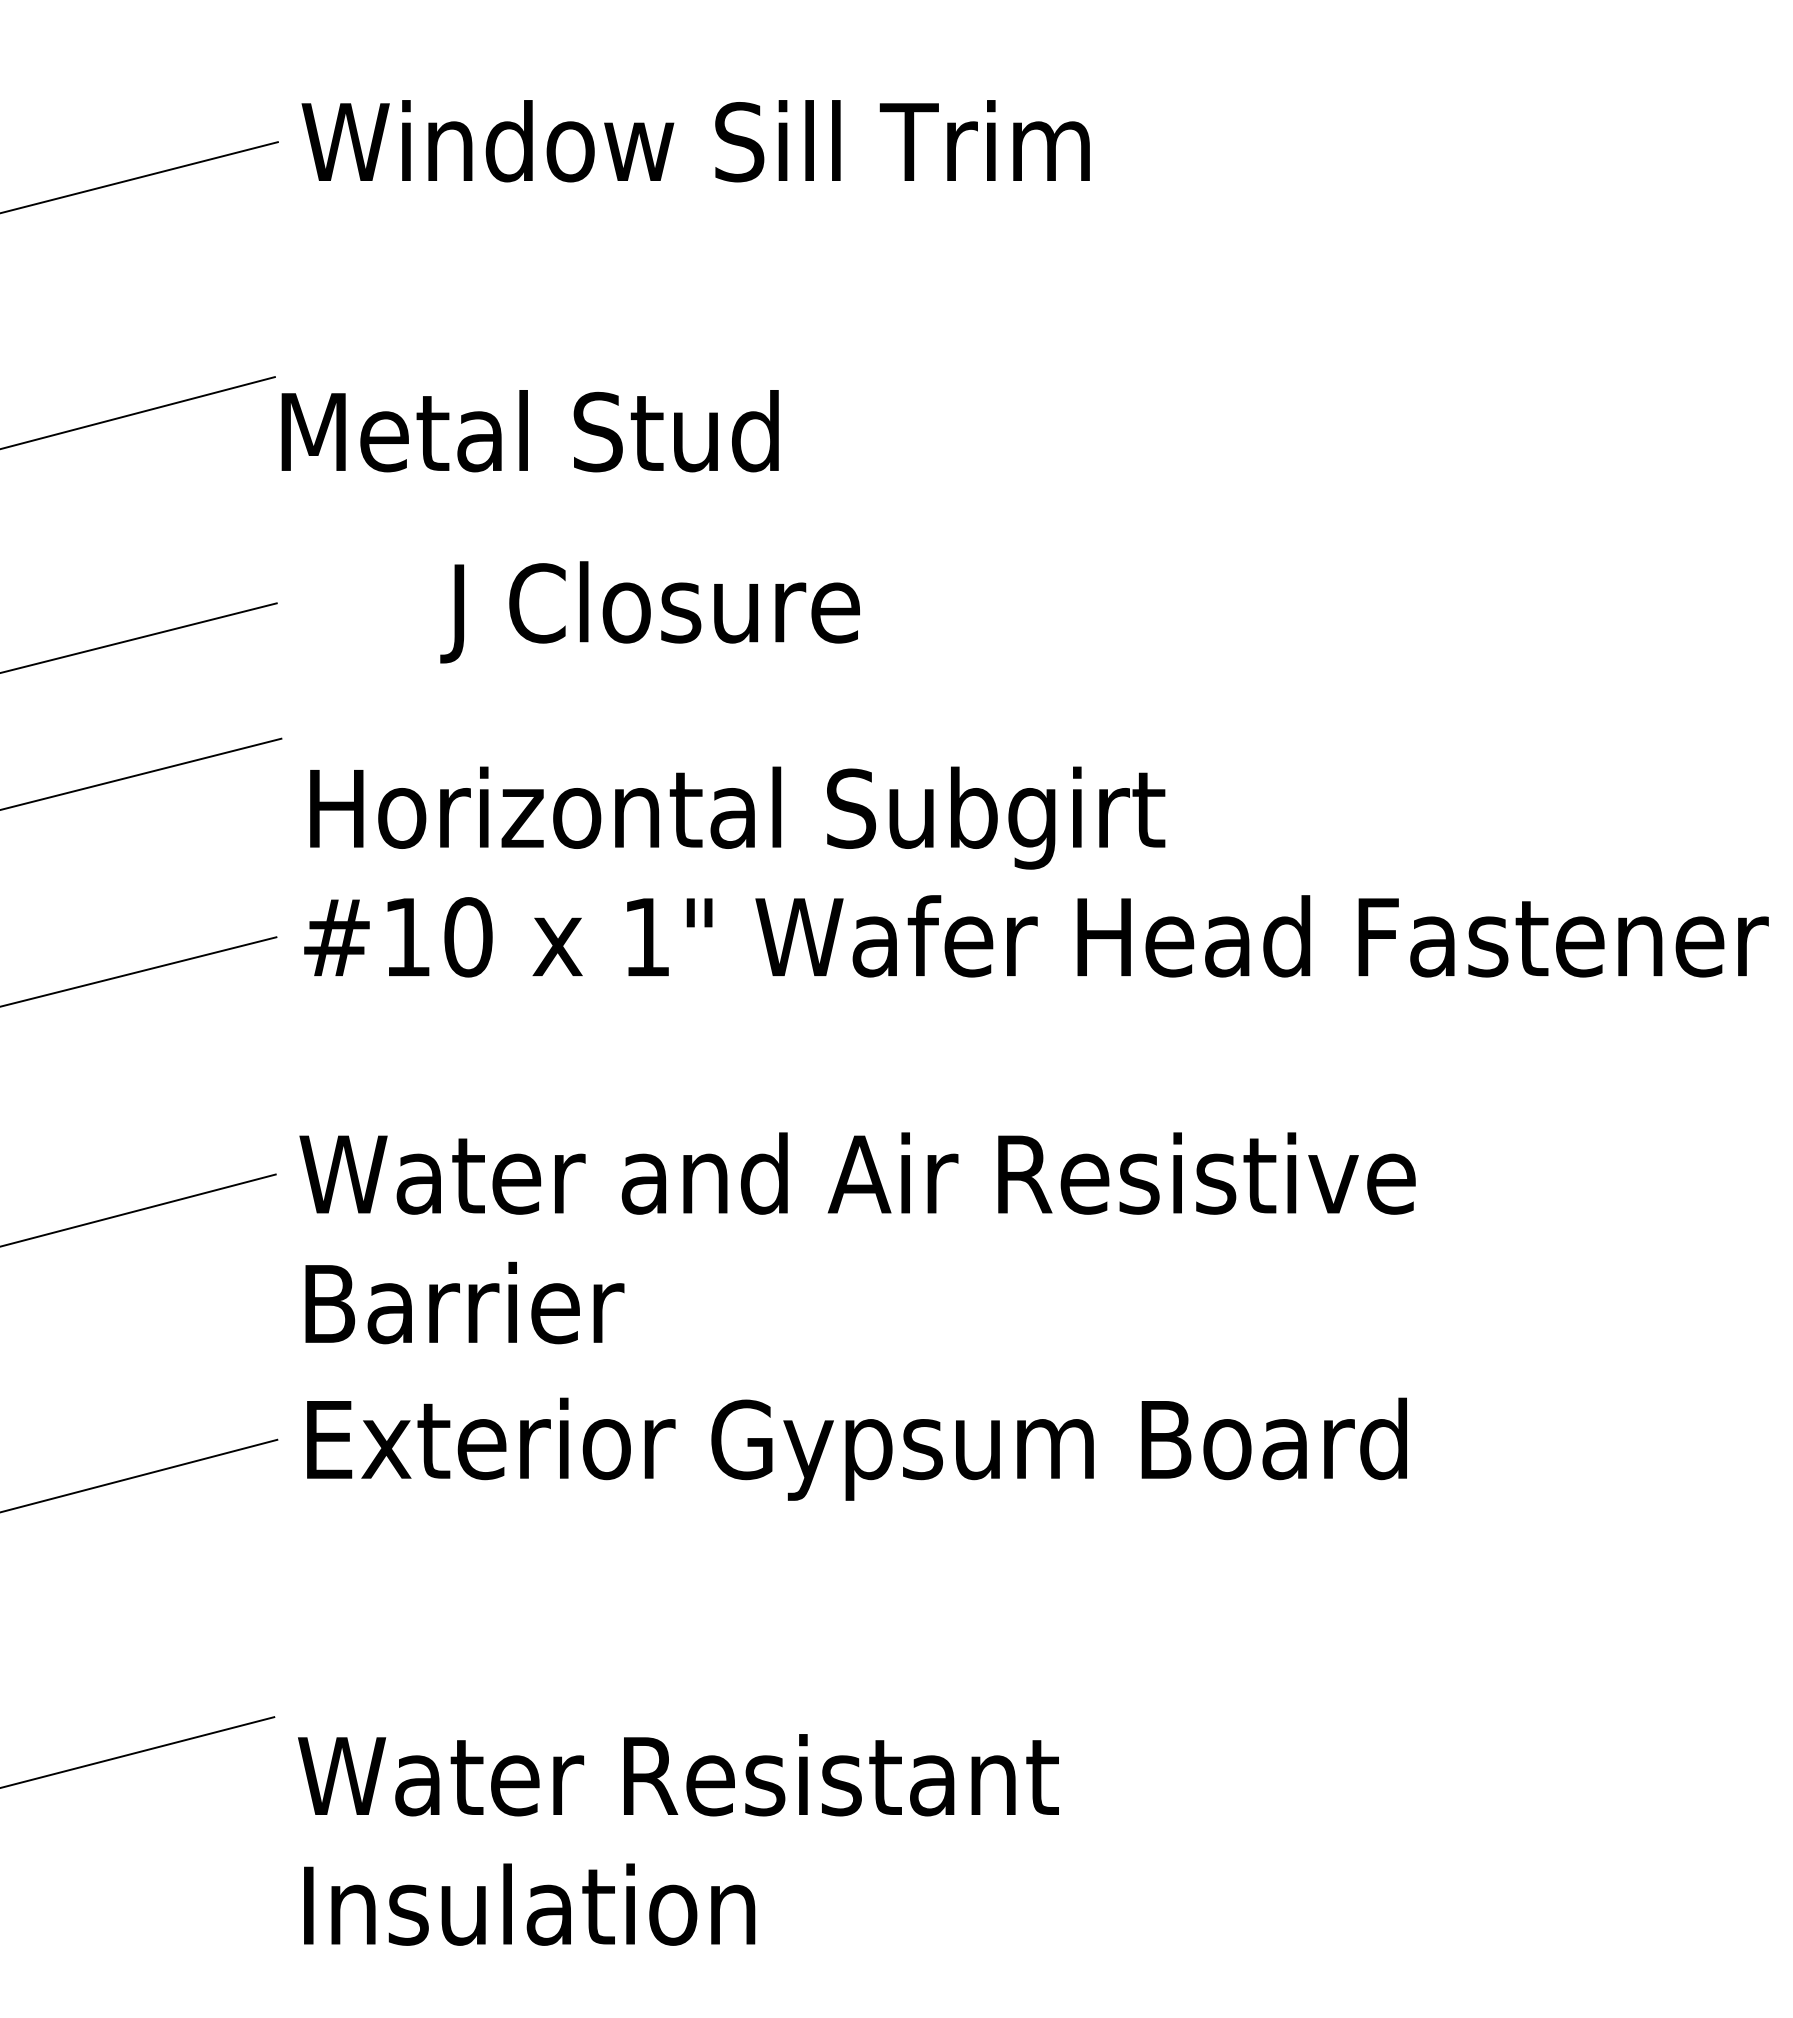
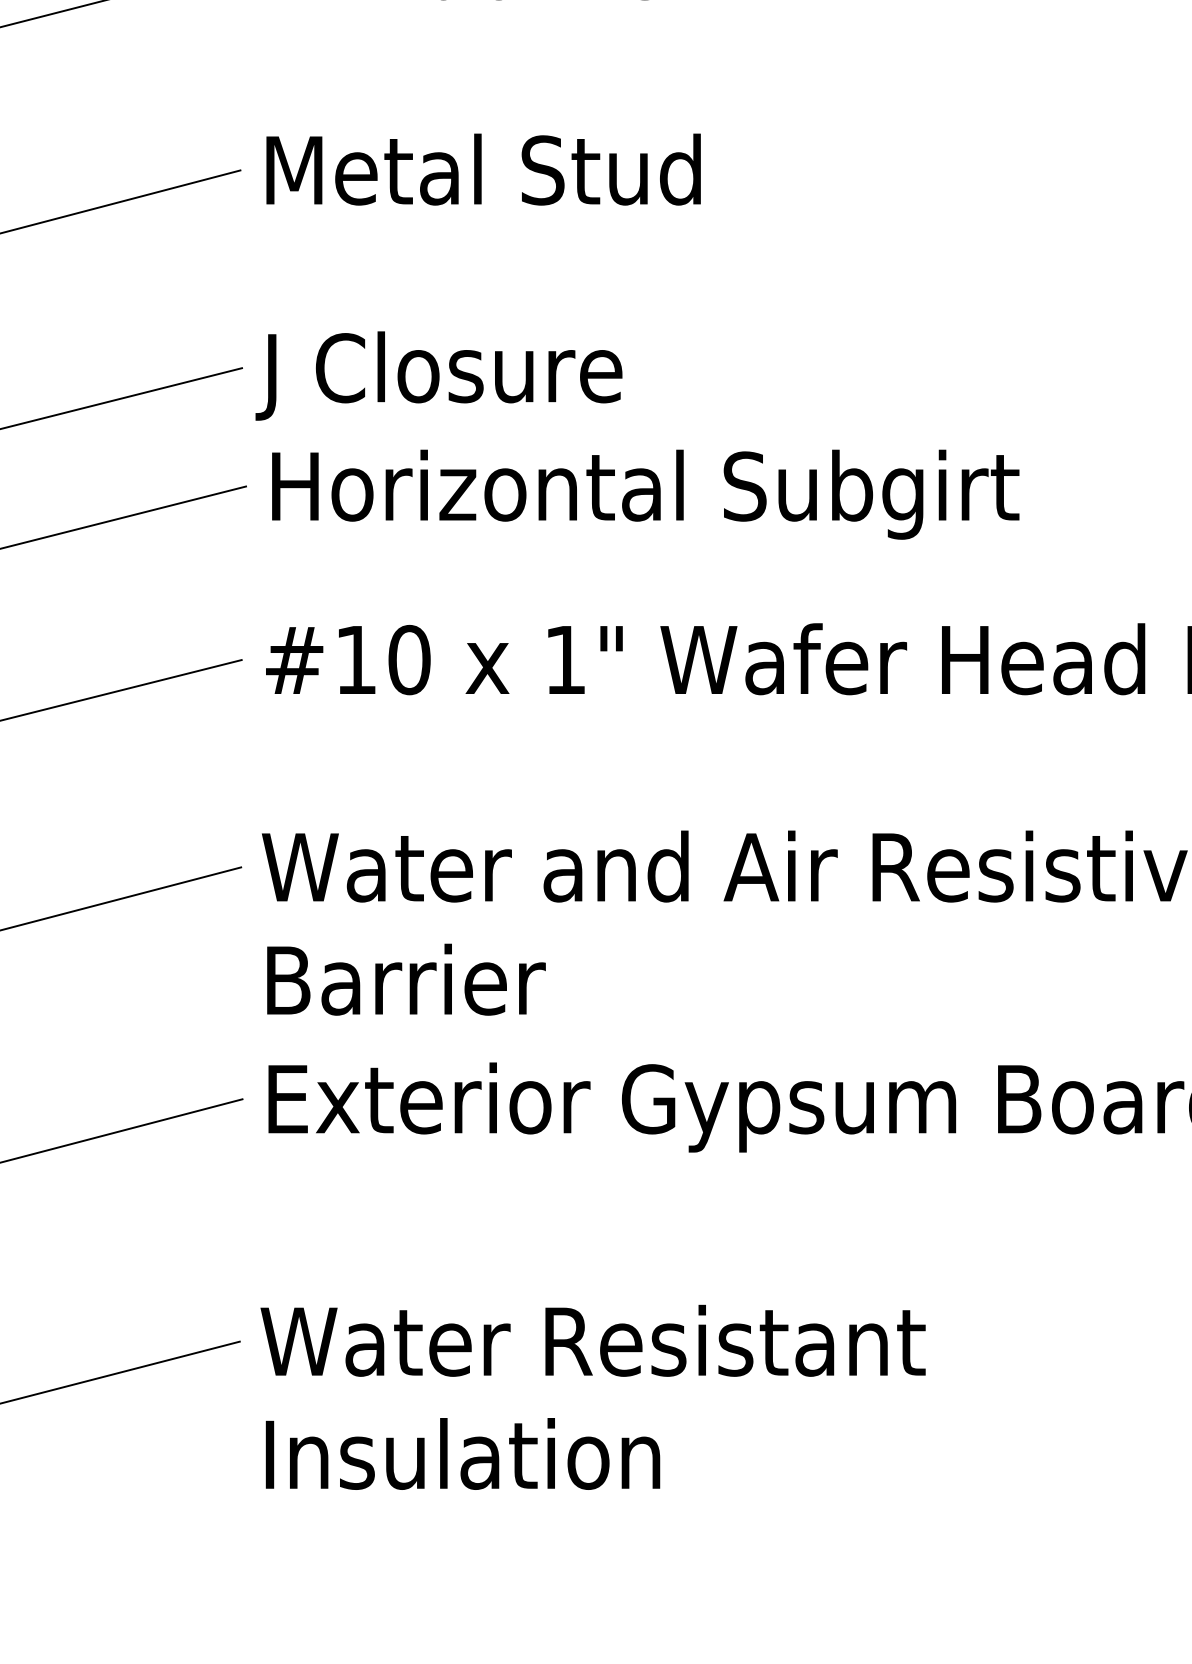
text: (529, 431) -> (483, 169), moved
text: (649, 612) -> (438, 376), moved
text: (737, 817) -> (645, 494), moved
text: (678, 1839) -> (593, 1397), moved

